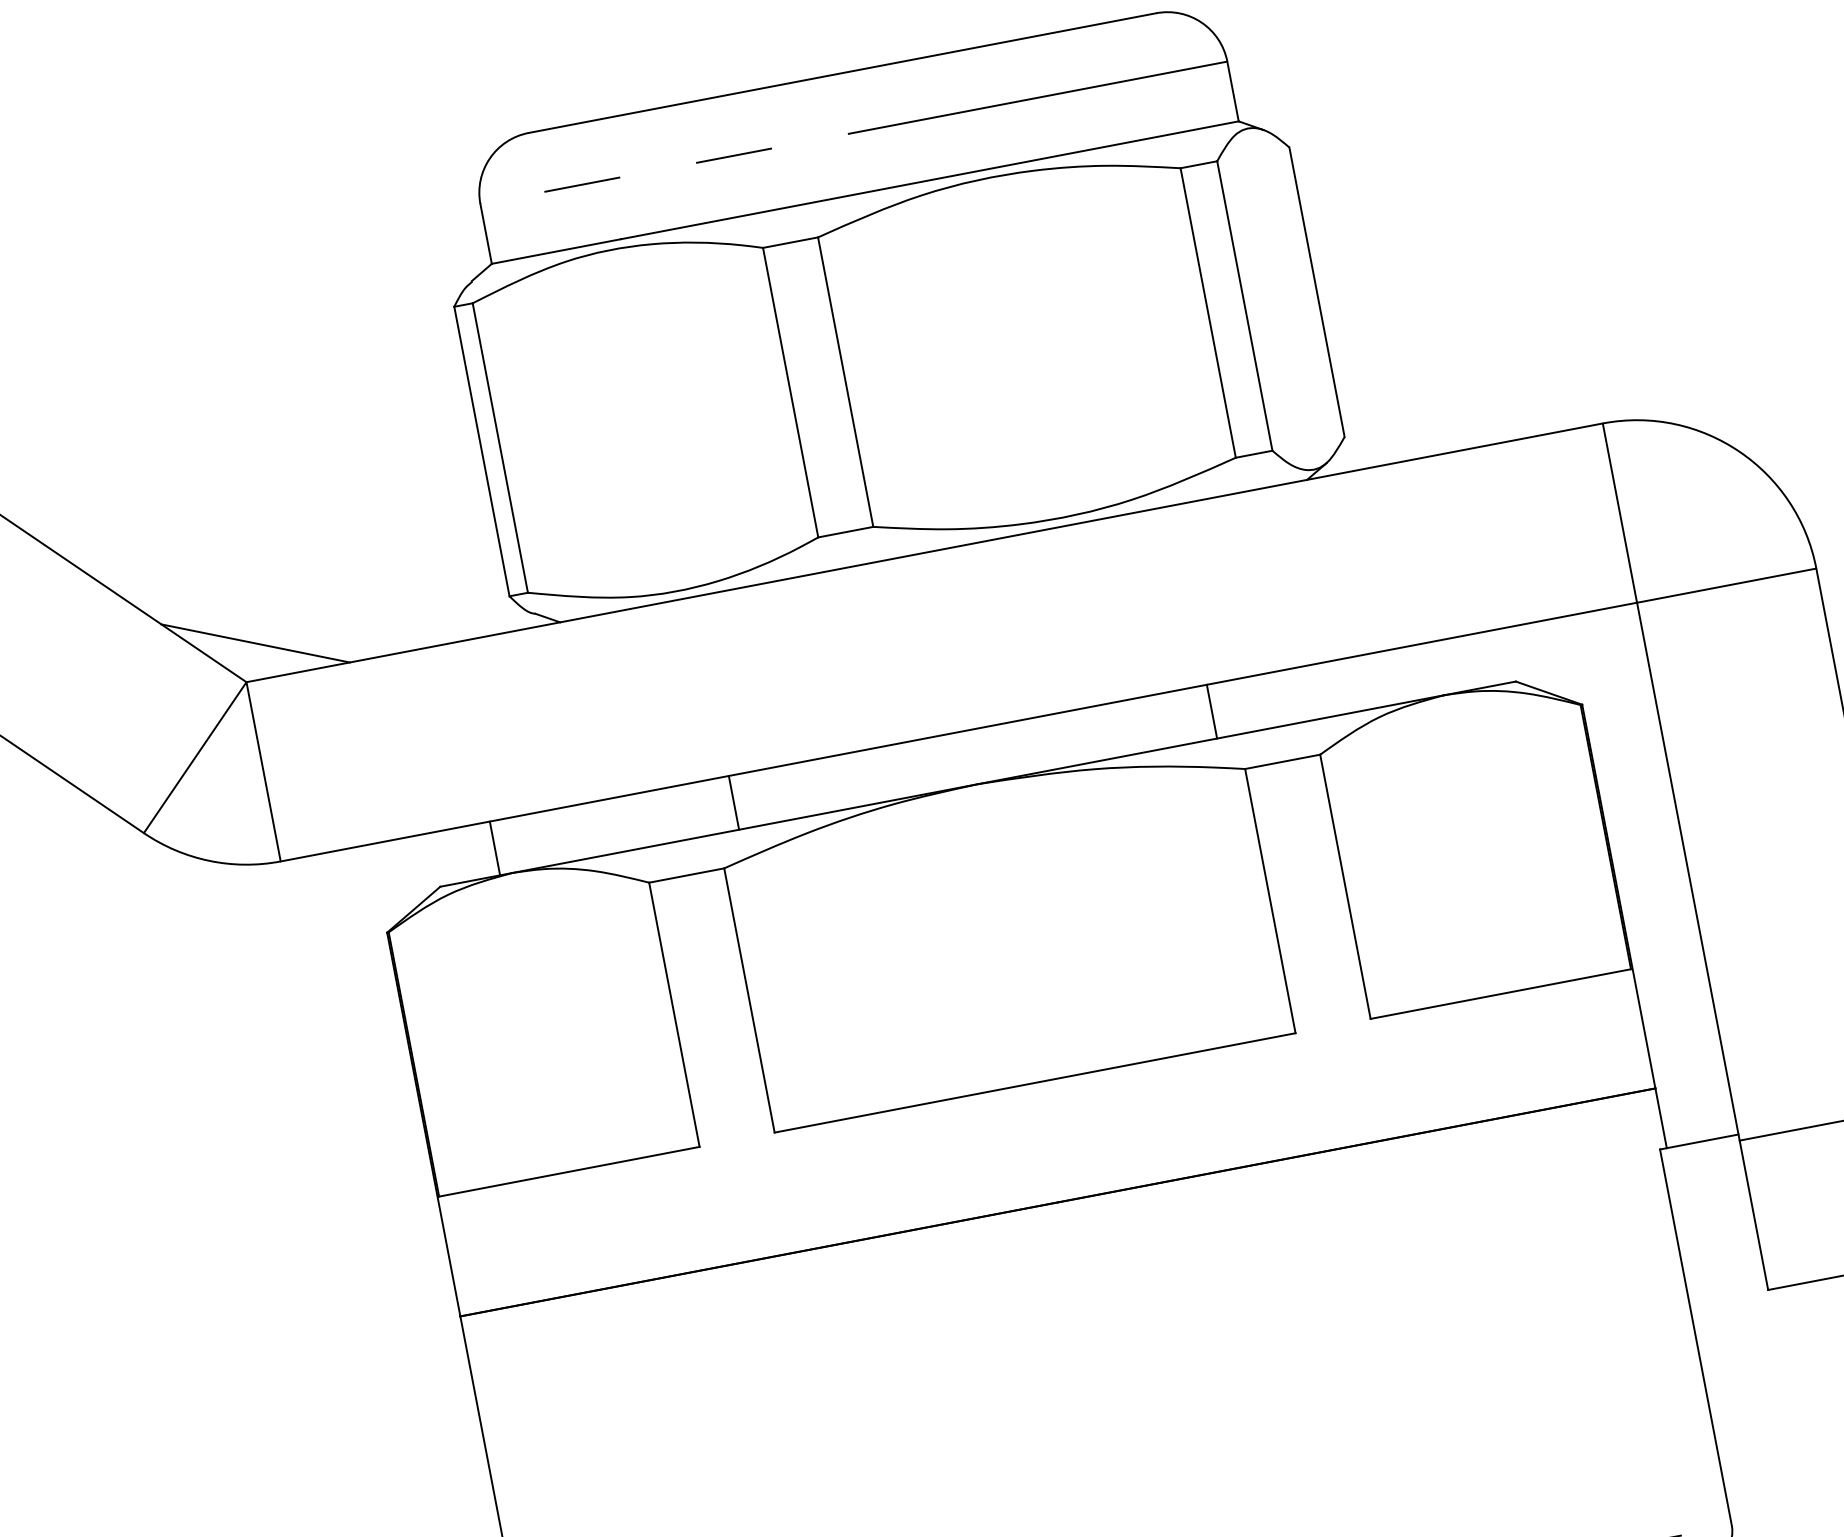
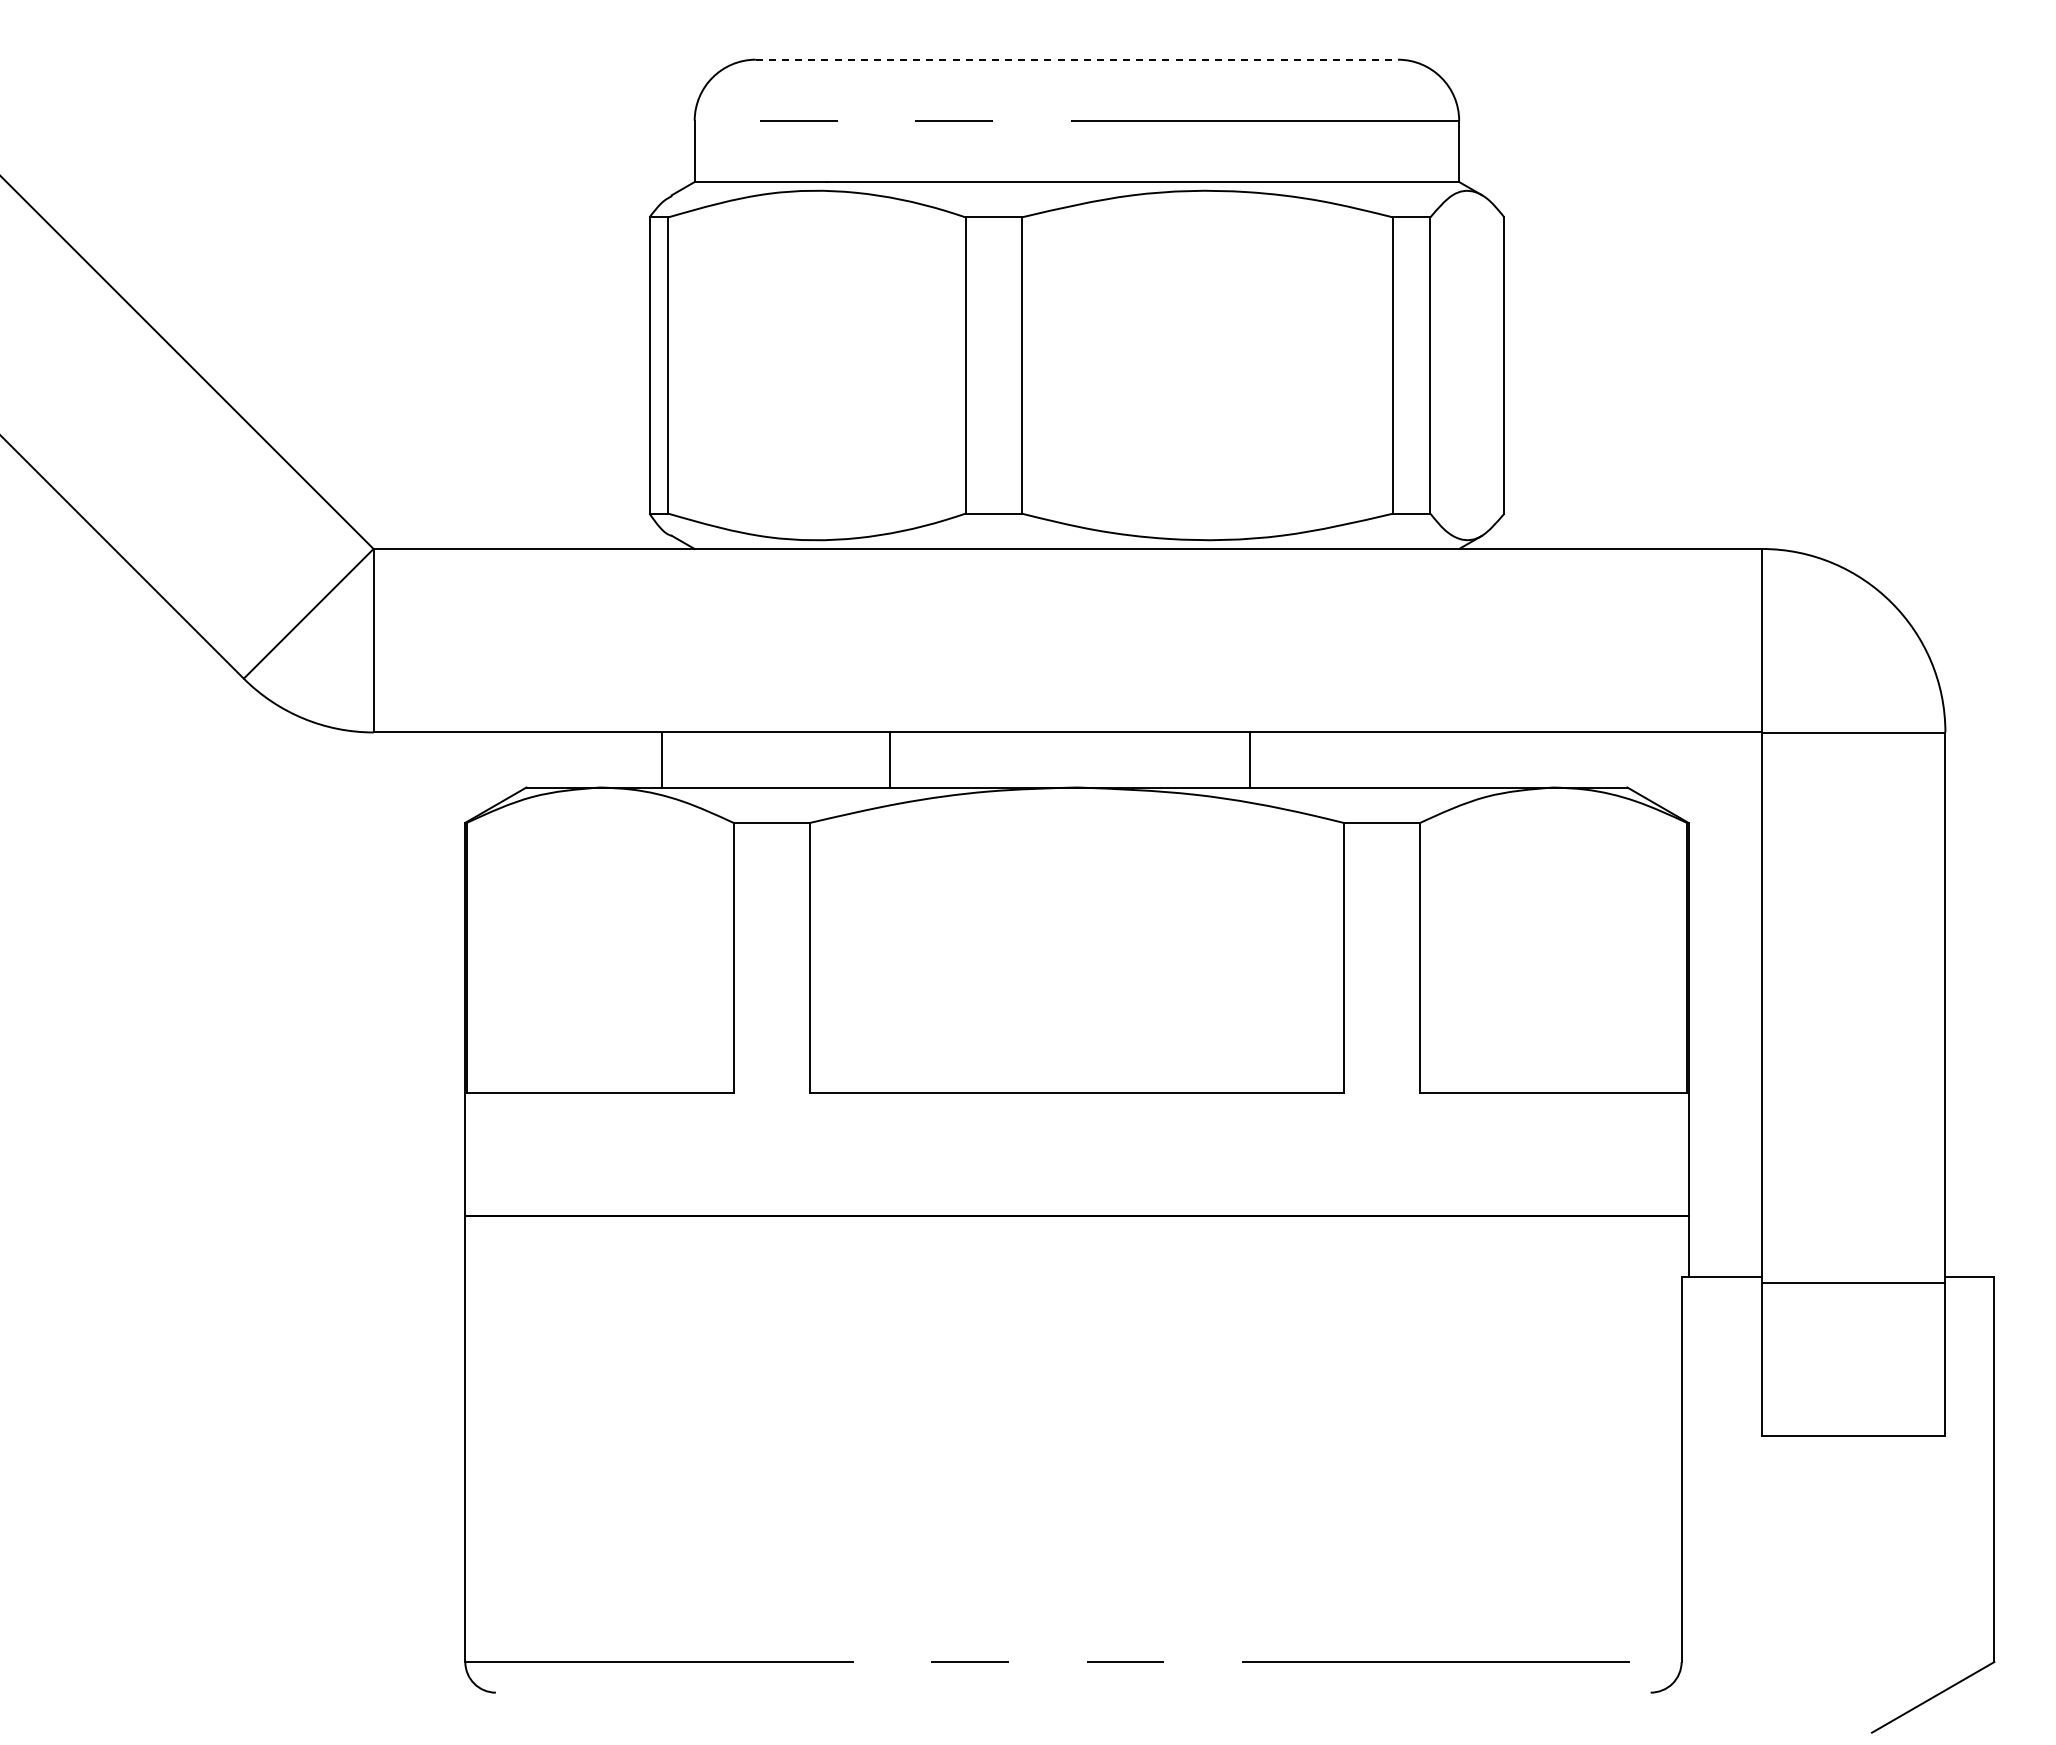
line: (842, 72) -> (1077, 59), solid -> dashed
line: (255, 642) -> (389, 511), removed
line: (1211, 711) -> (1249, 759), moved
line: (734, 802) -> (890, 759), moved
line: (494, 848) -> (661, 759), moved

